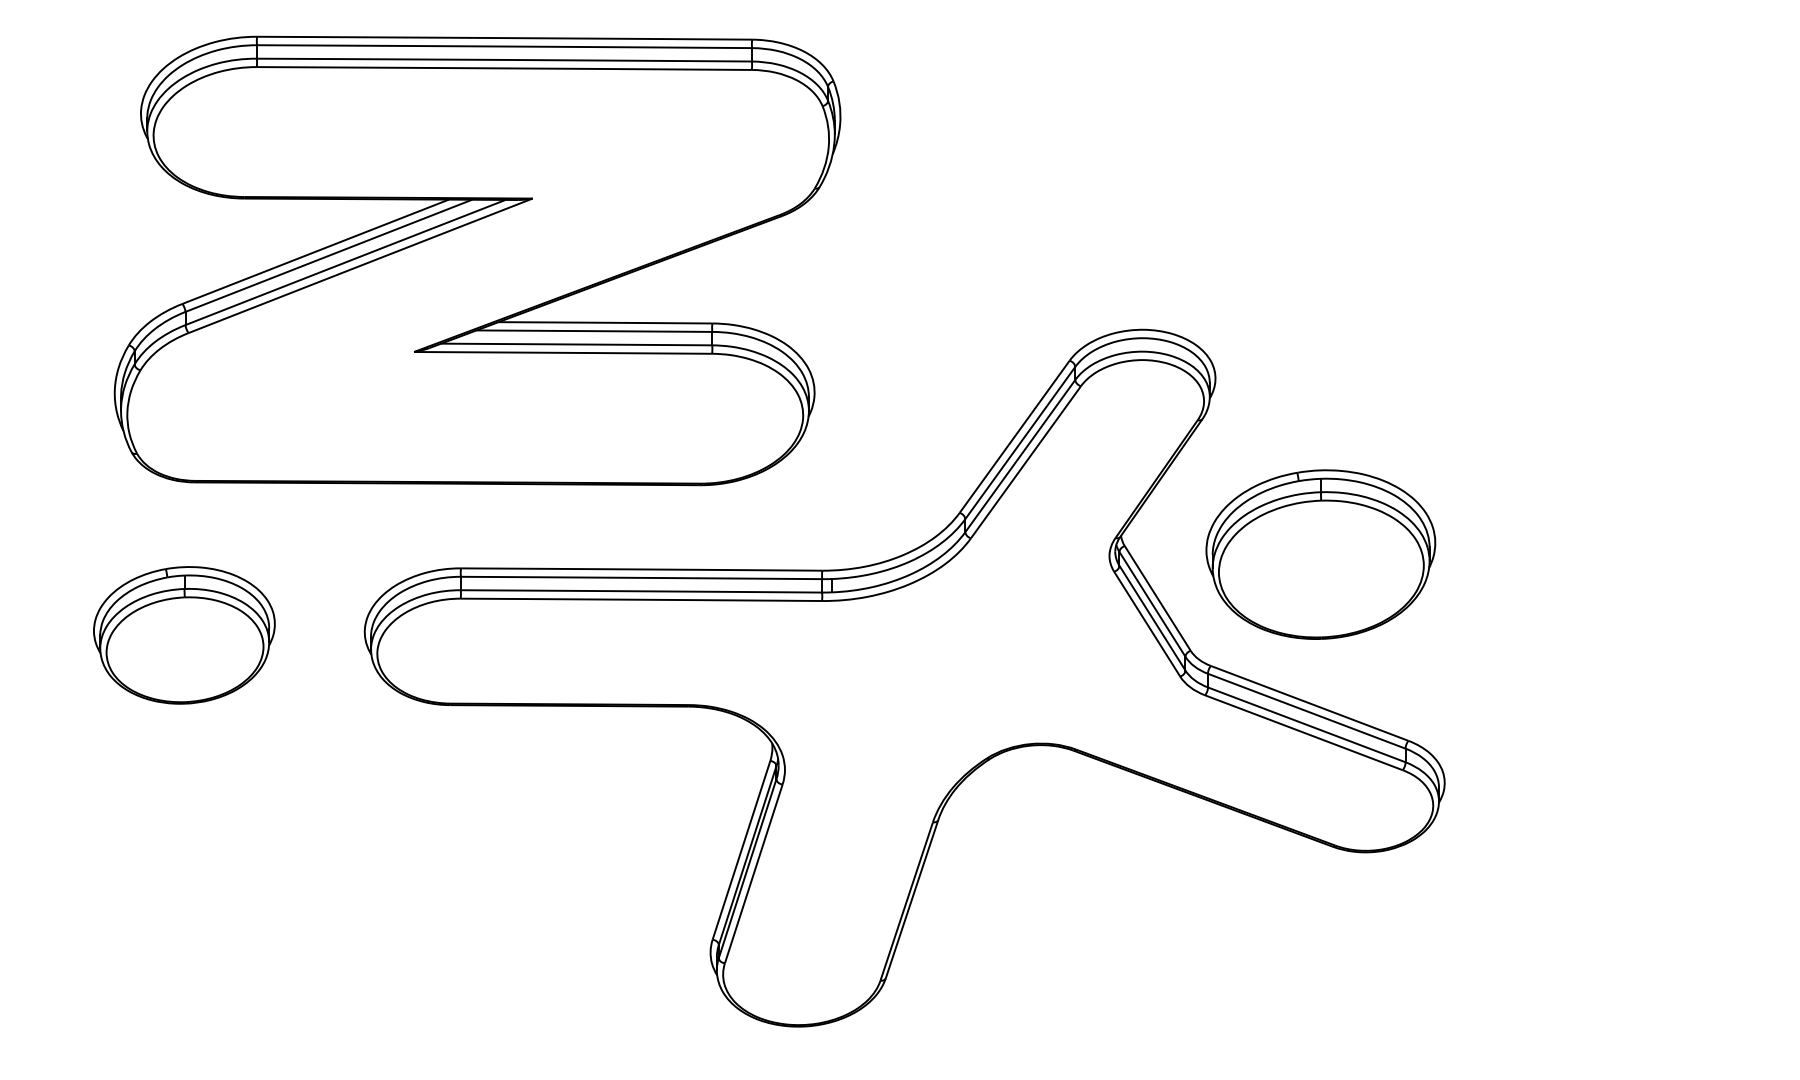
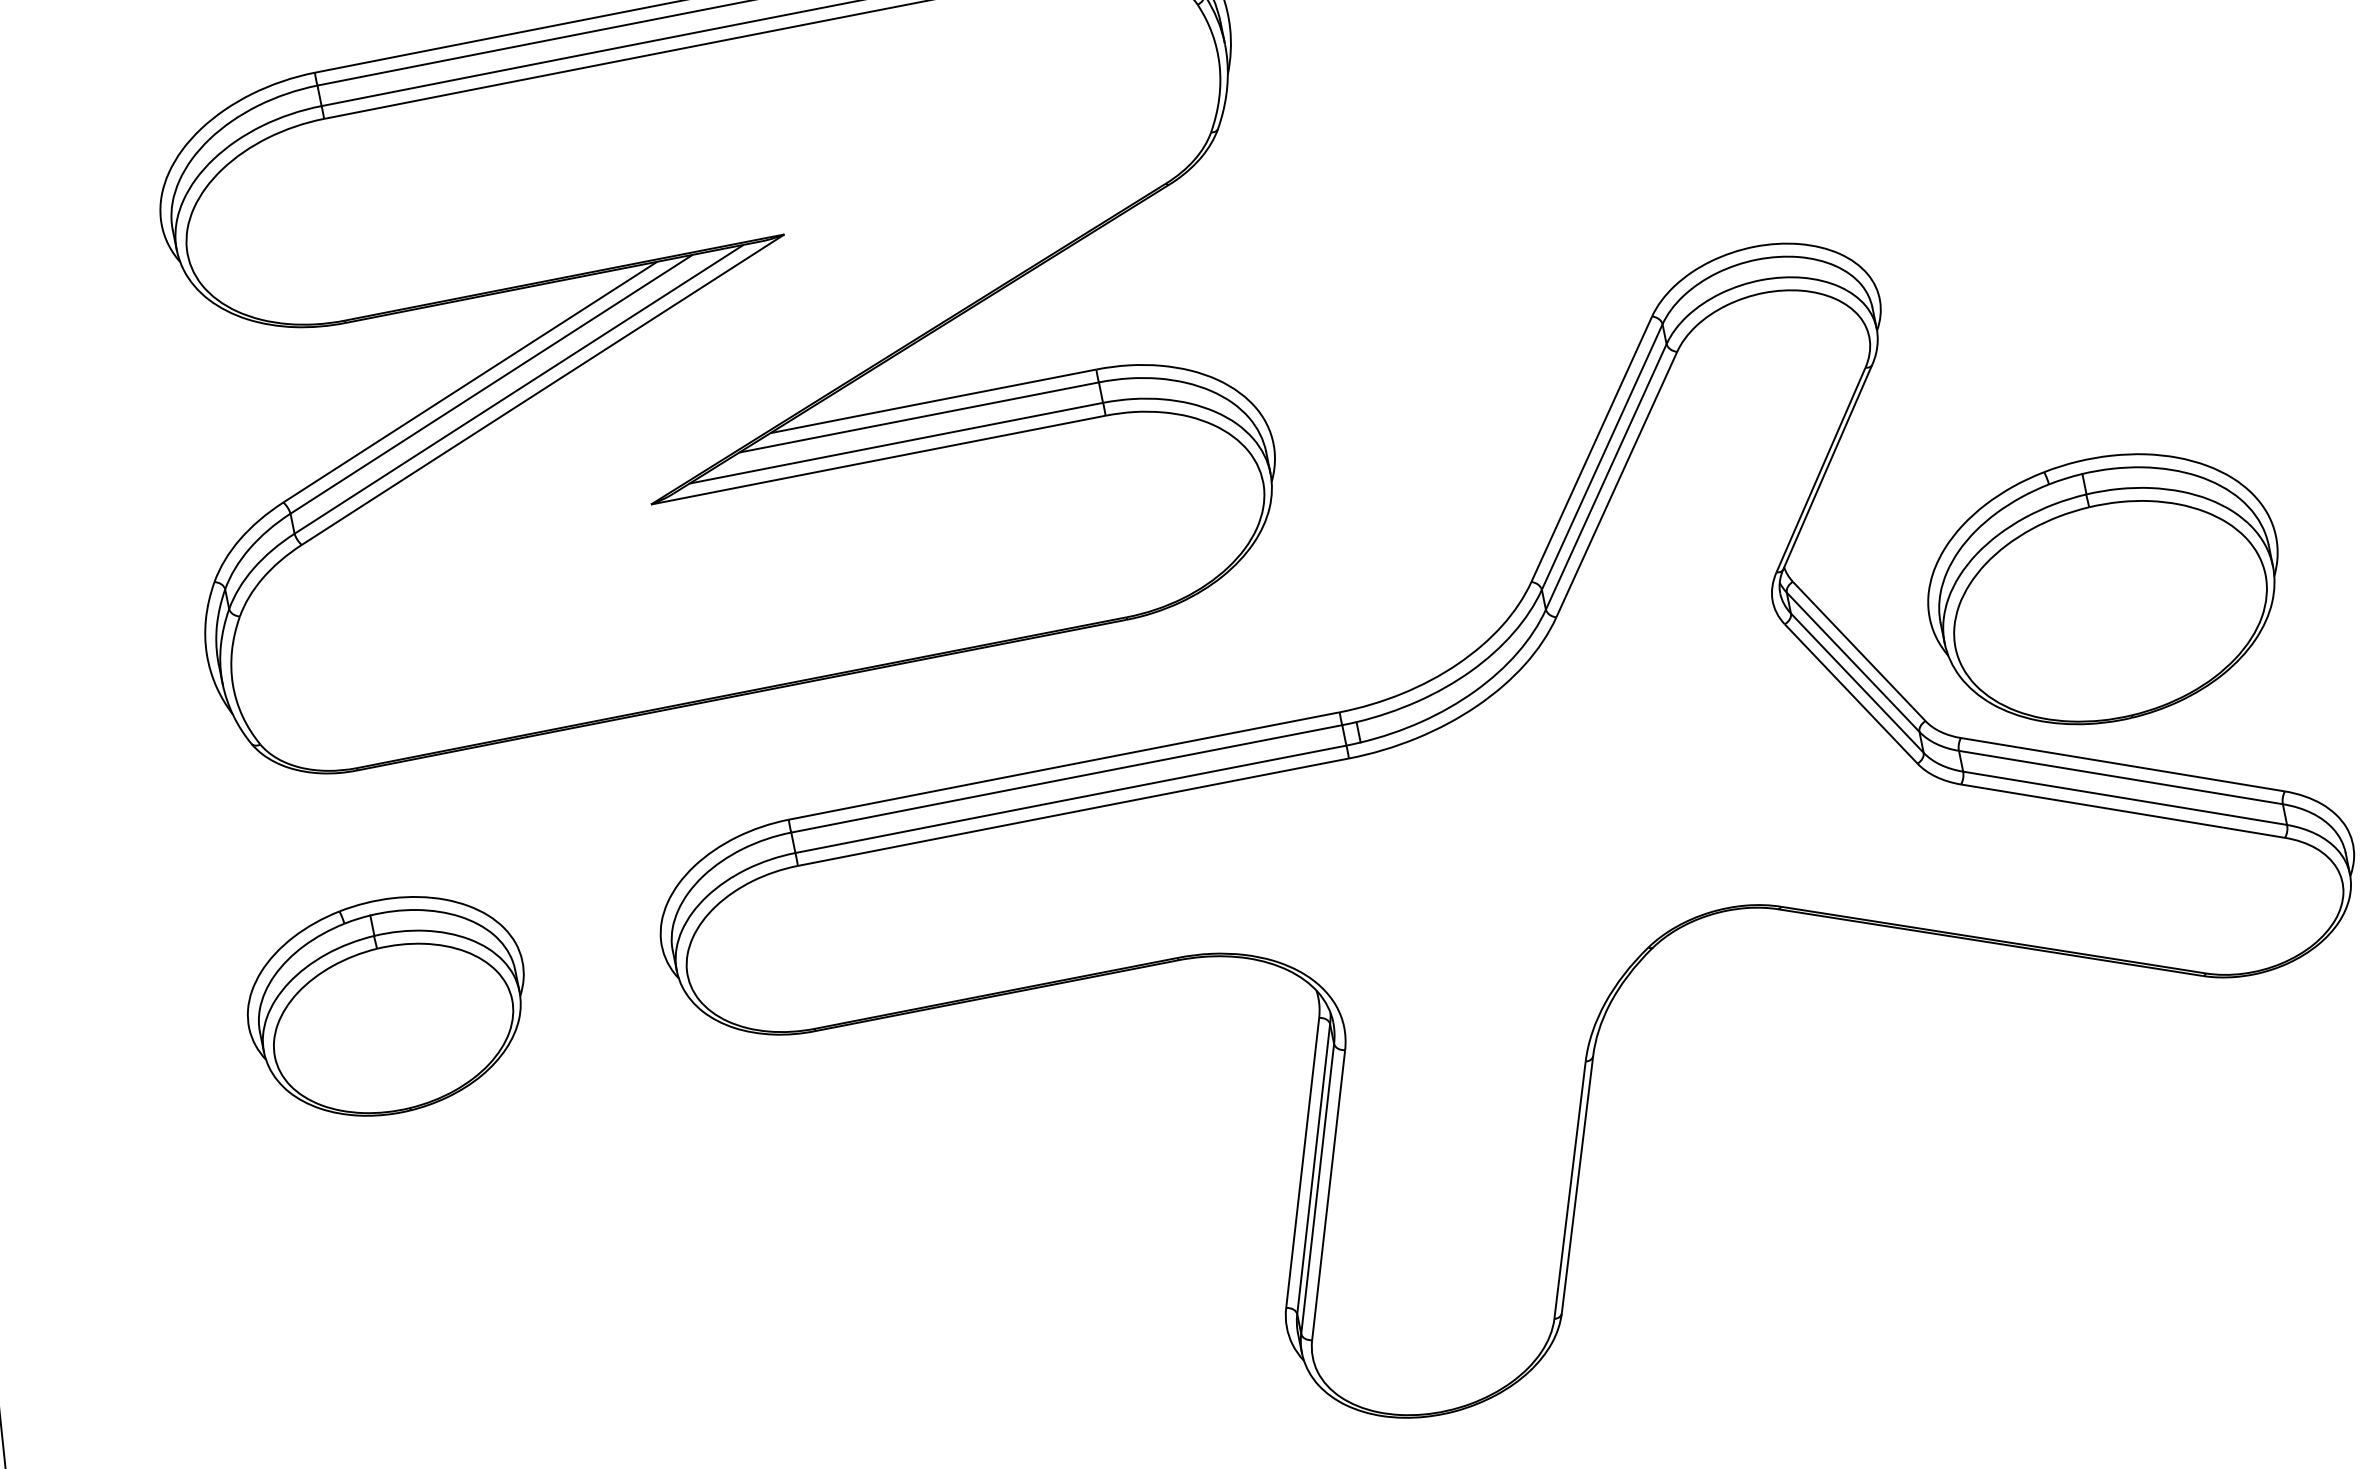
part: (1320, 554) -> (2104, 589), moved

